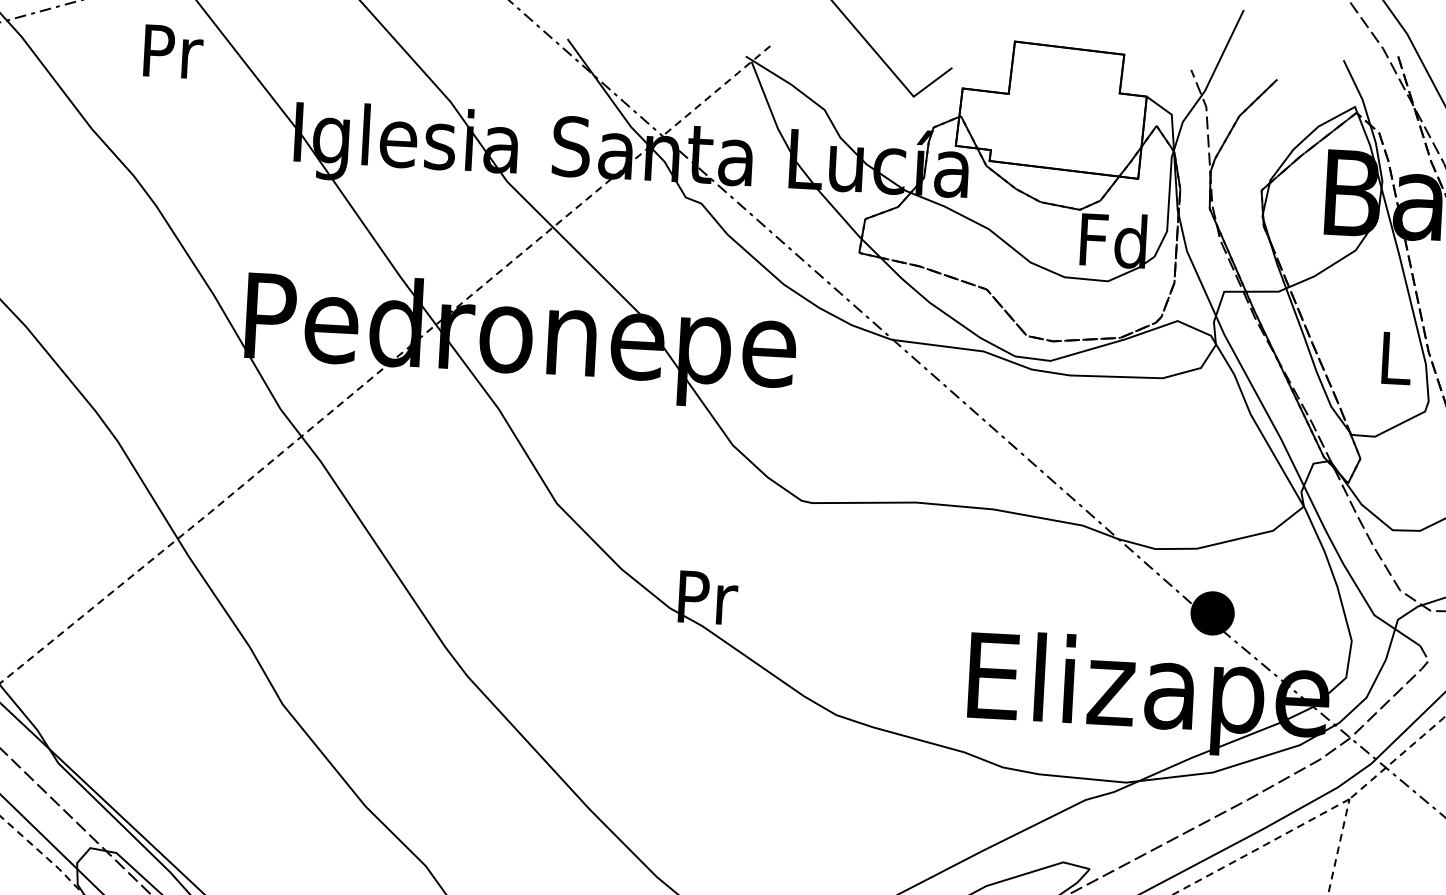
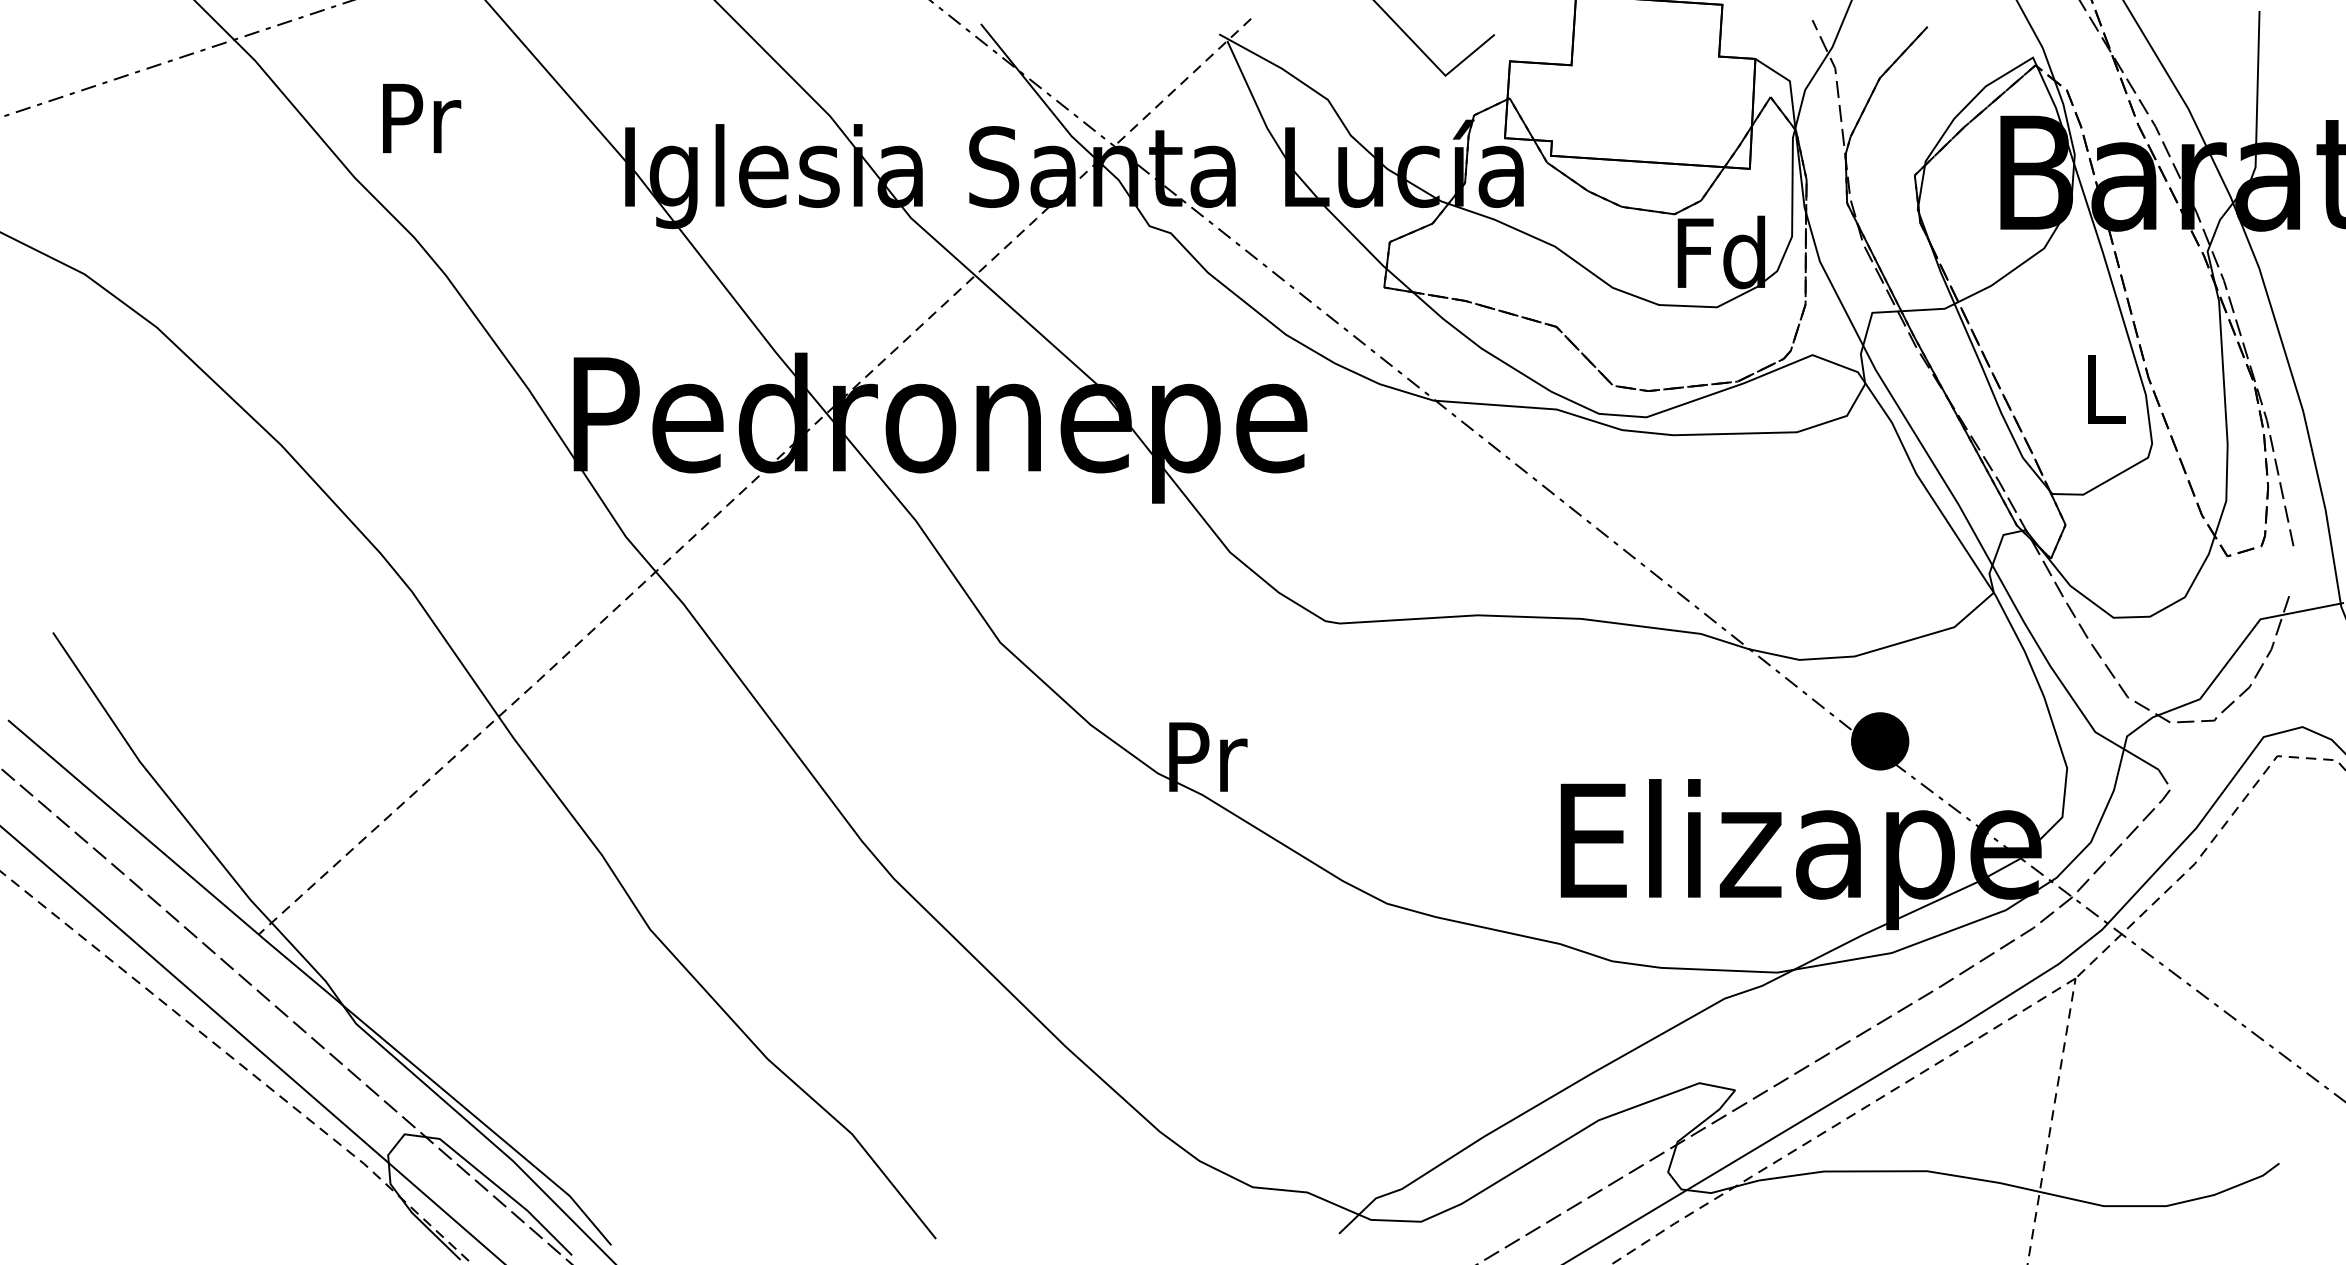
text: (173, 51) -> (422, 118), moved

